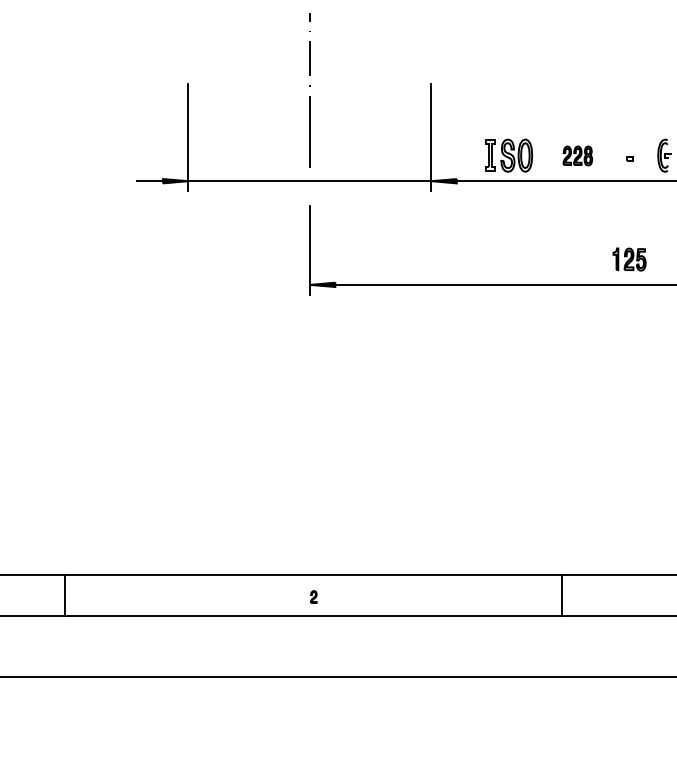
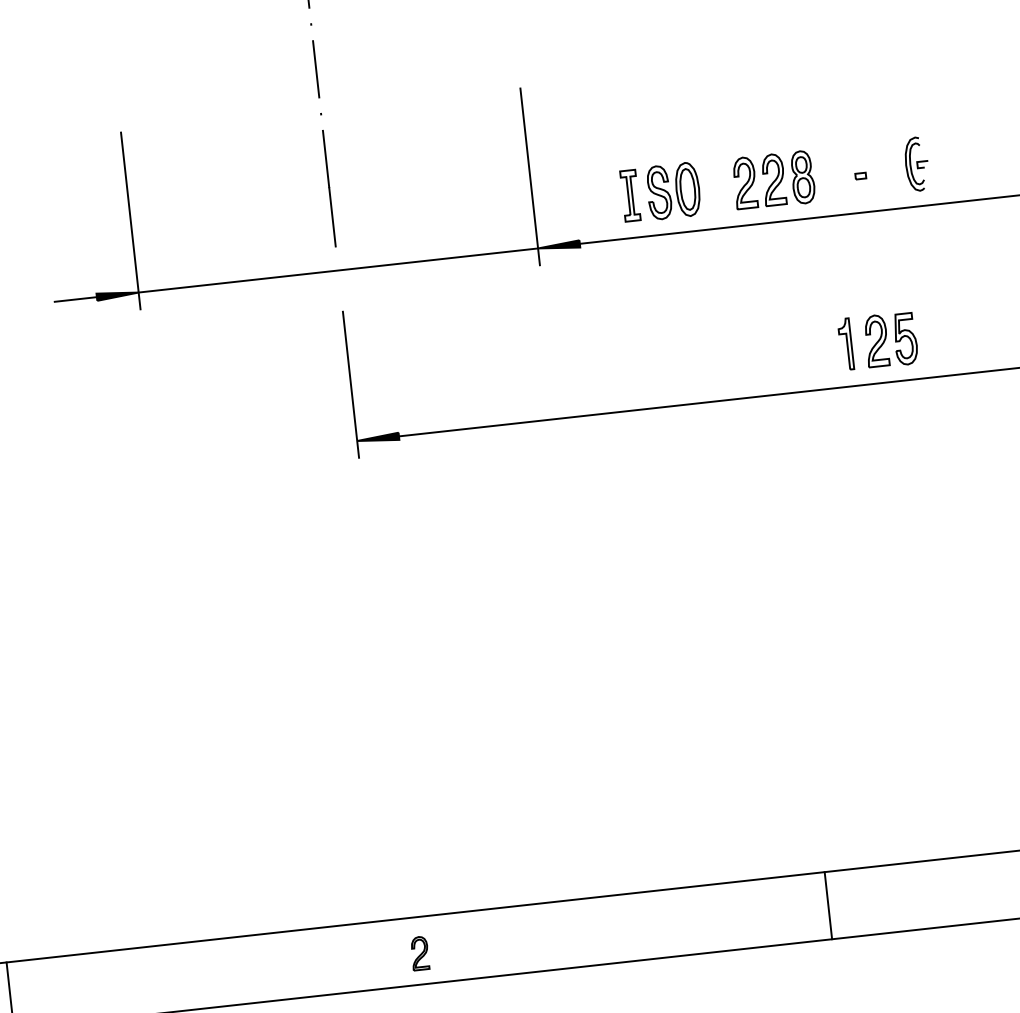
part: (577, 155) -> (773, 179), size x1.67
part: (629, 259) -> (877, 341), size x1.43
part: (313, 596) -> (419, 952), size x1.67

